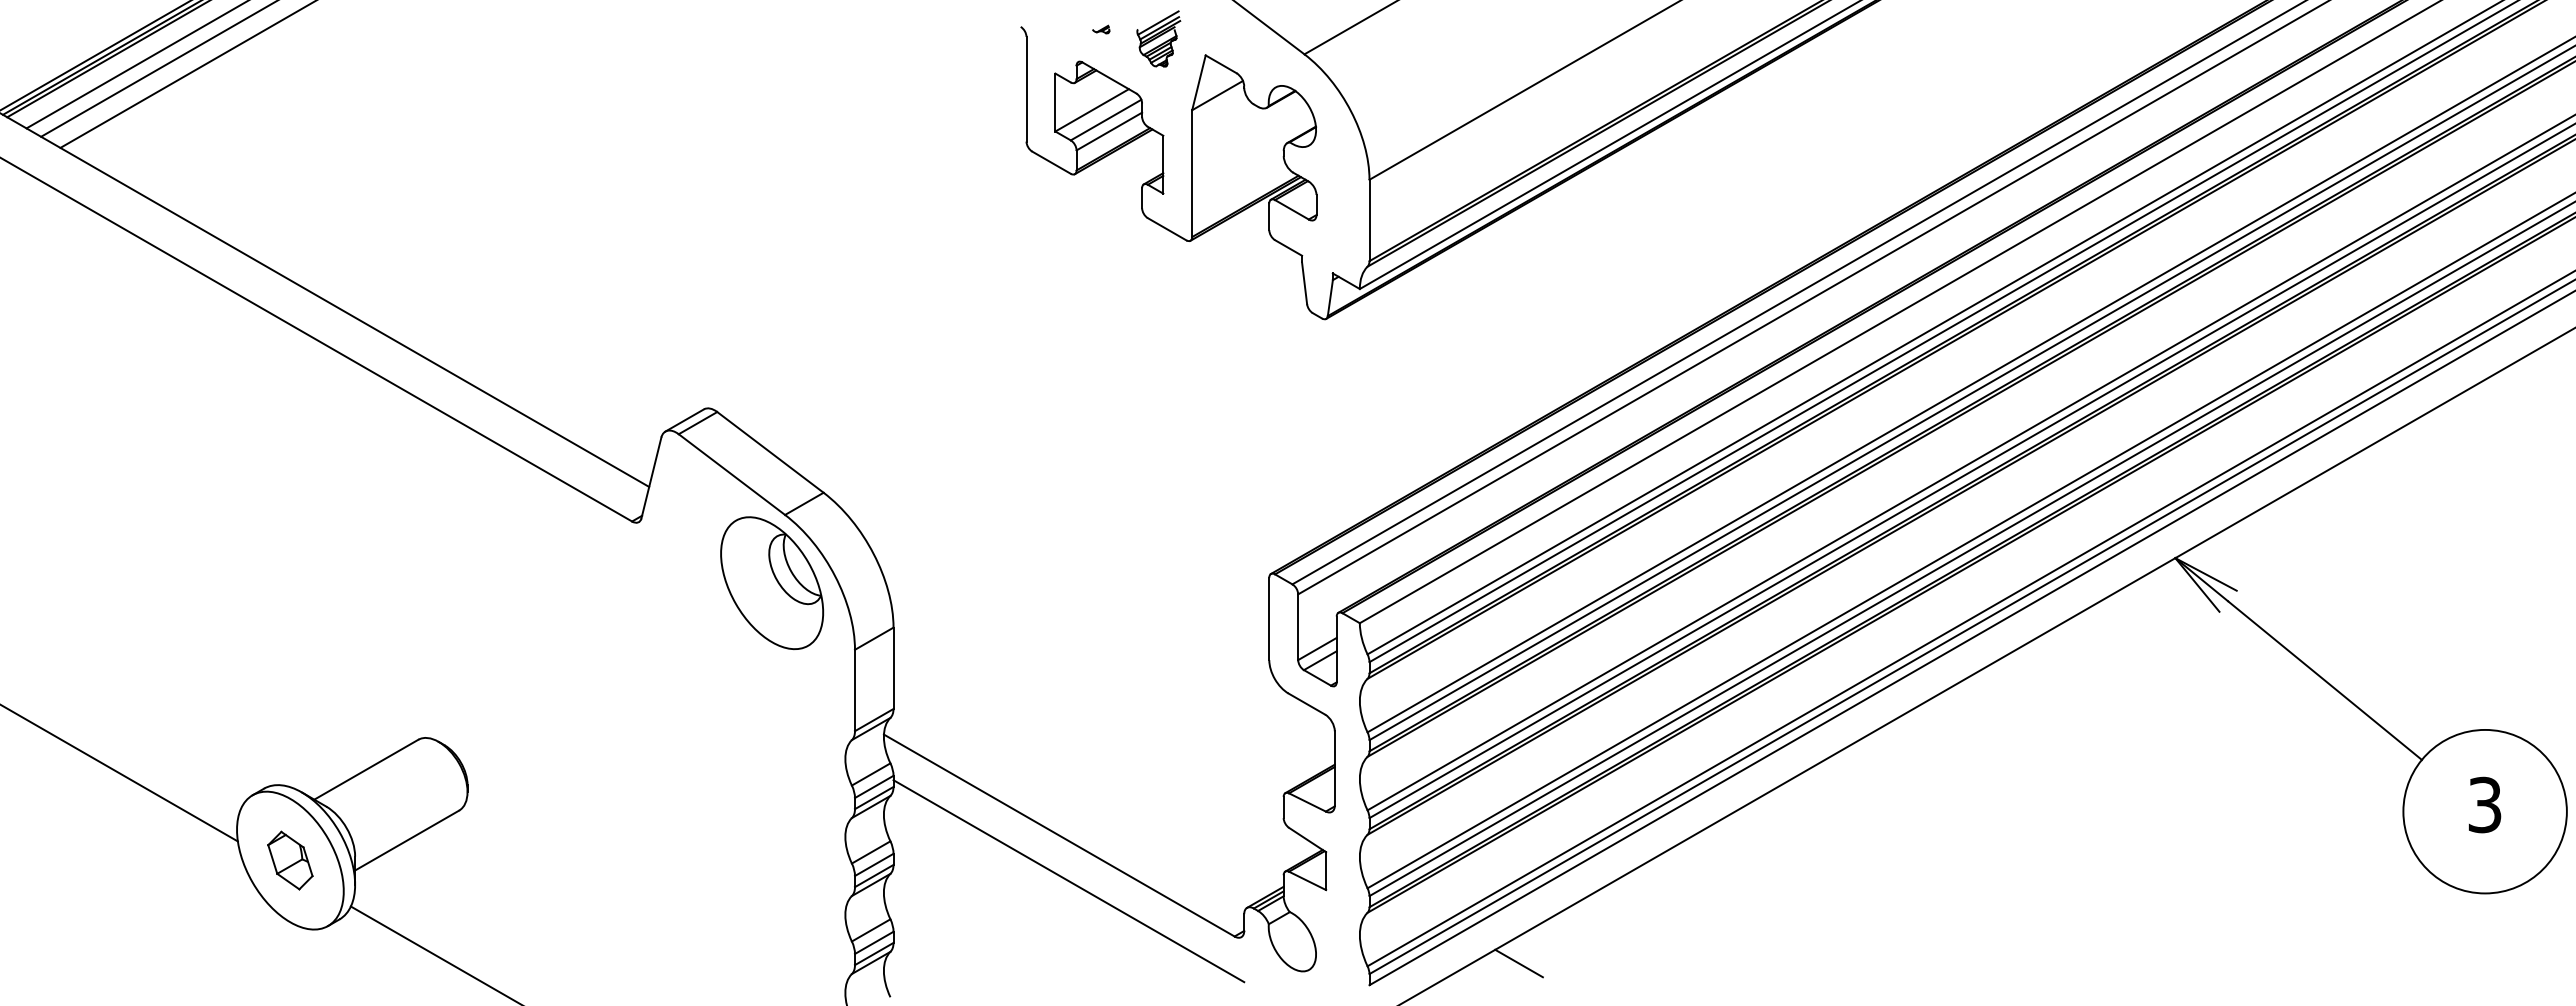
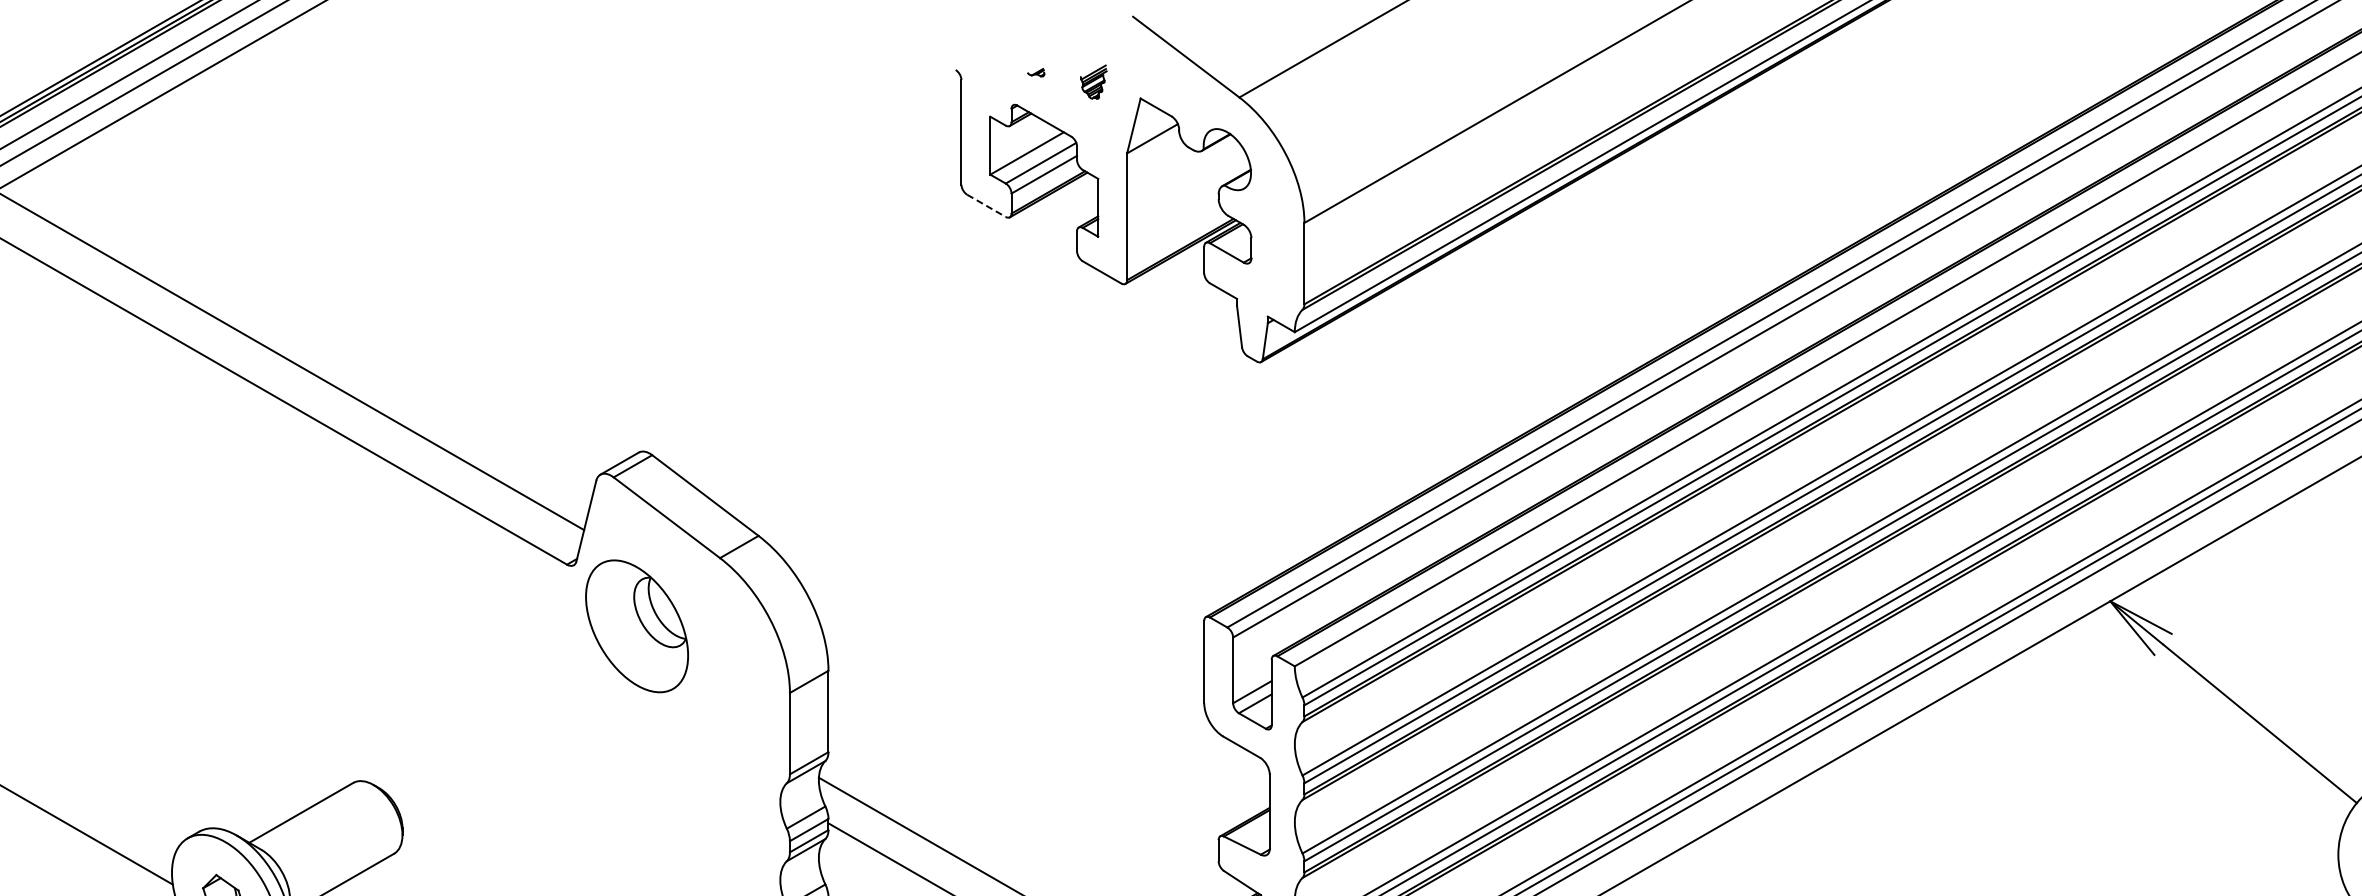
part: (1158, 38) -> (1093, 81), size x0.6
line: (1051, 162) -> (986, 205), solid -> dashed
part: (772, 583) -> (637, 626), moved

